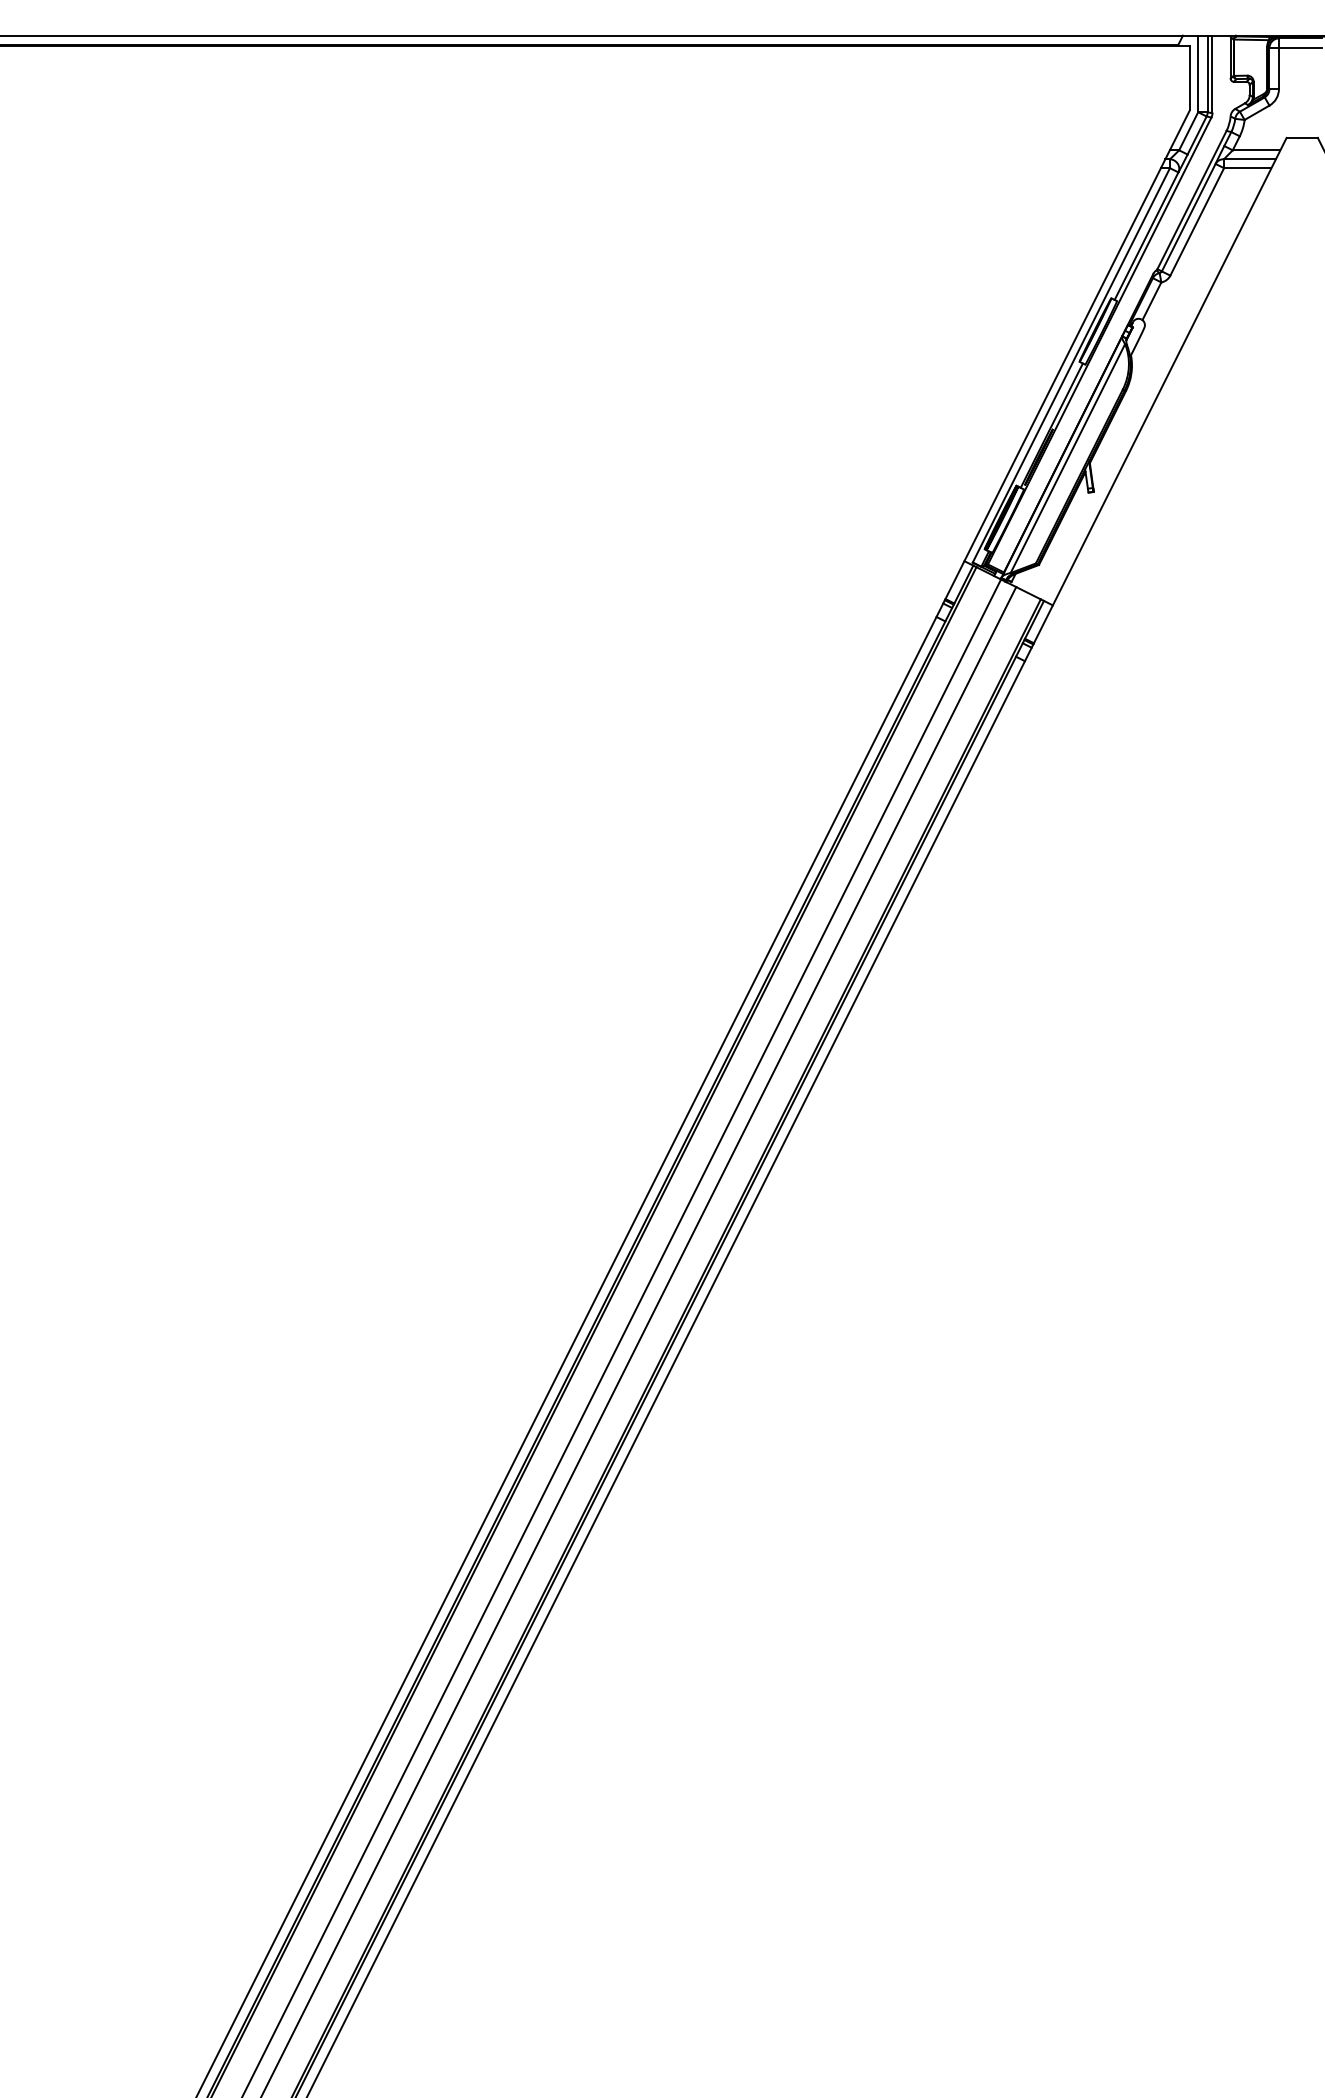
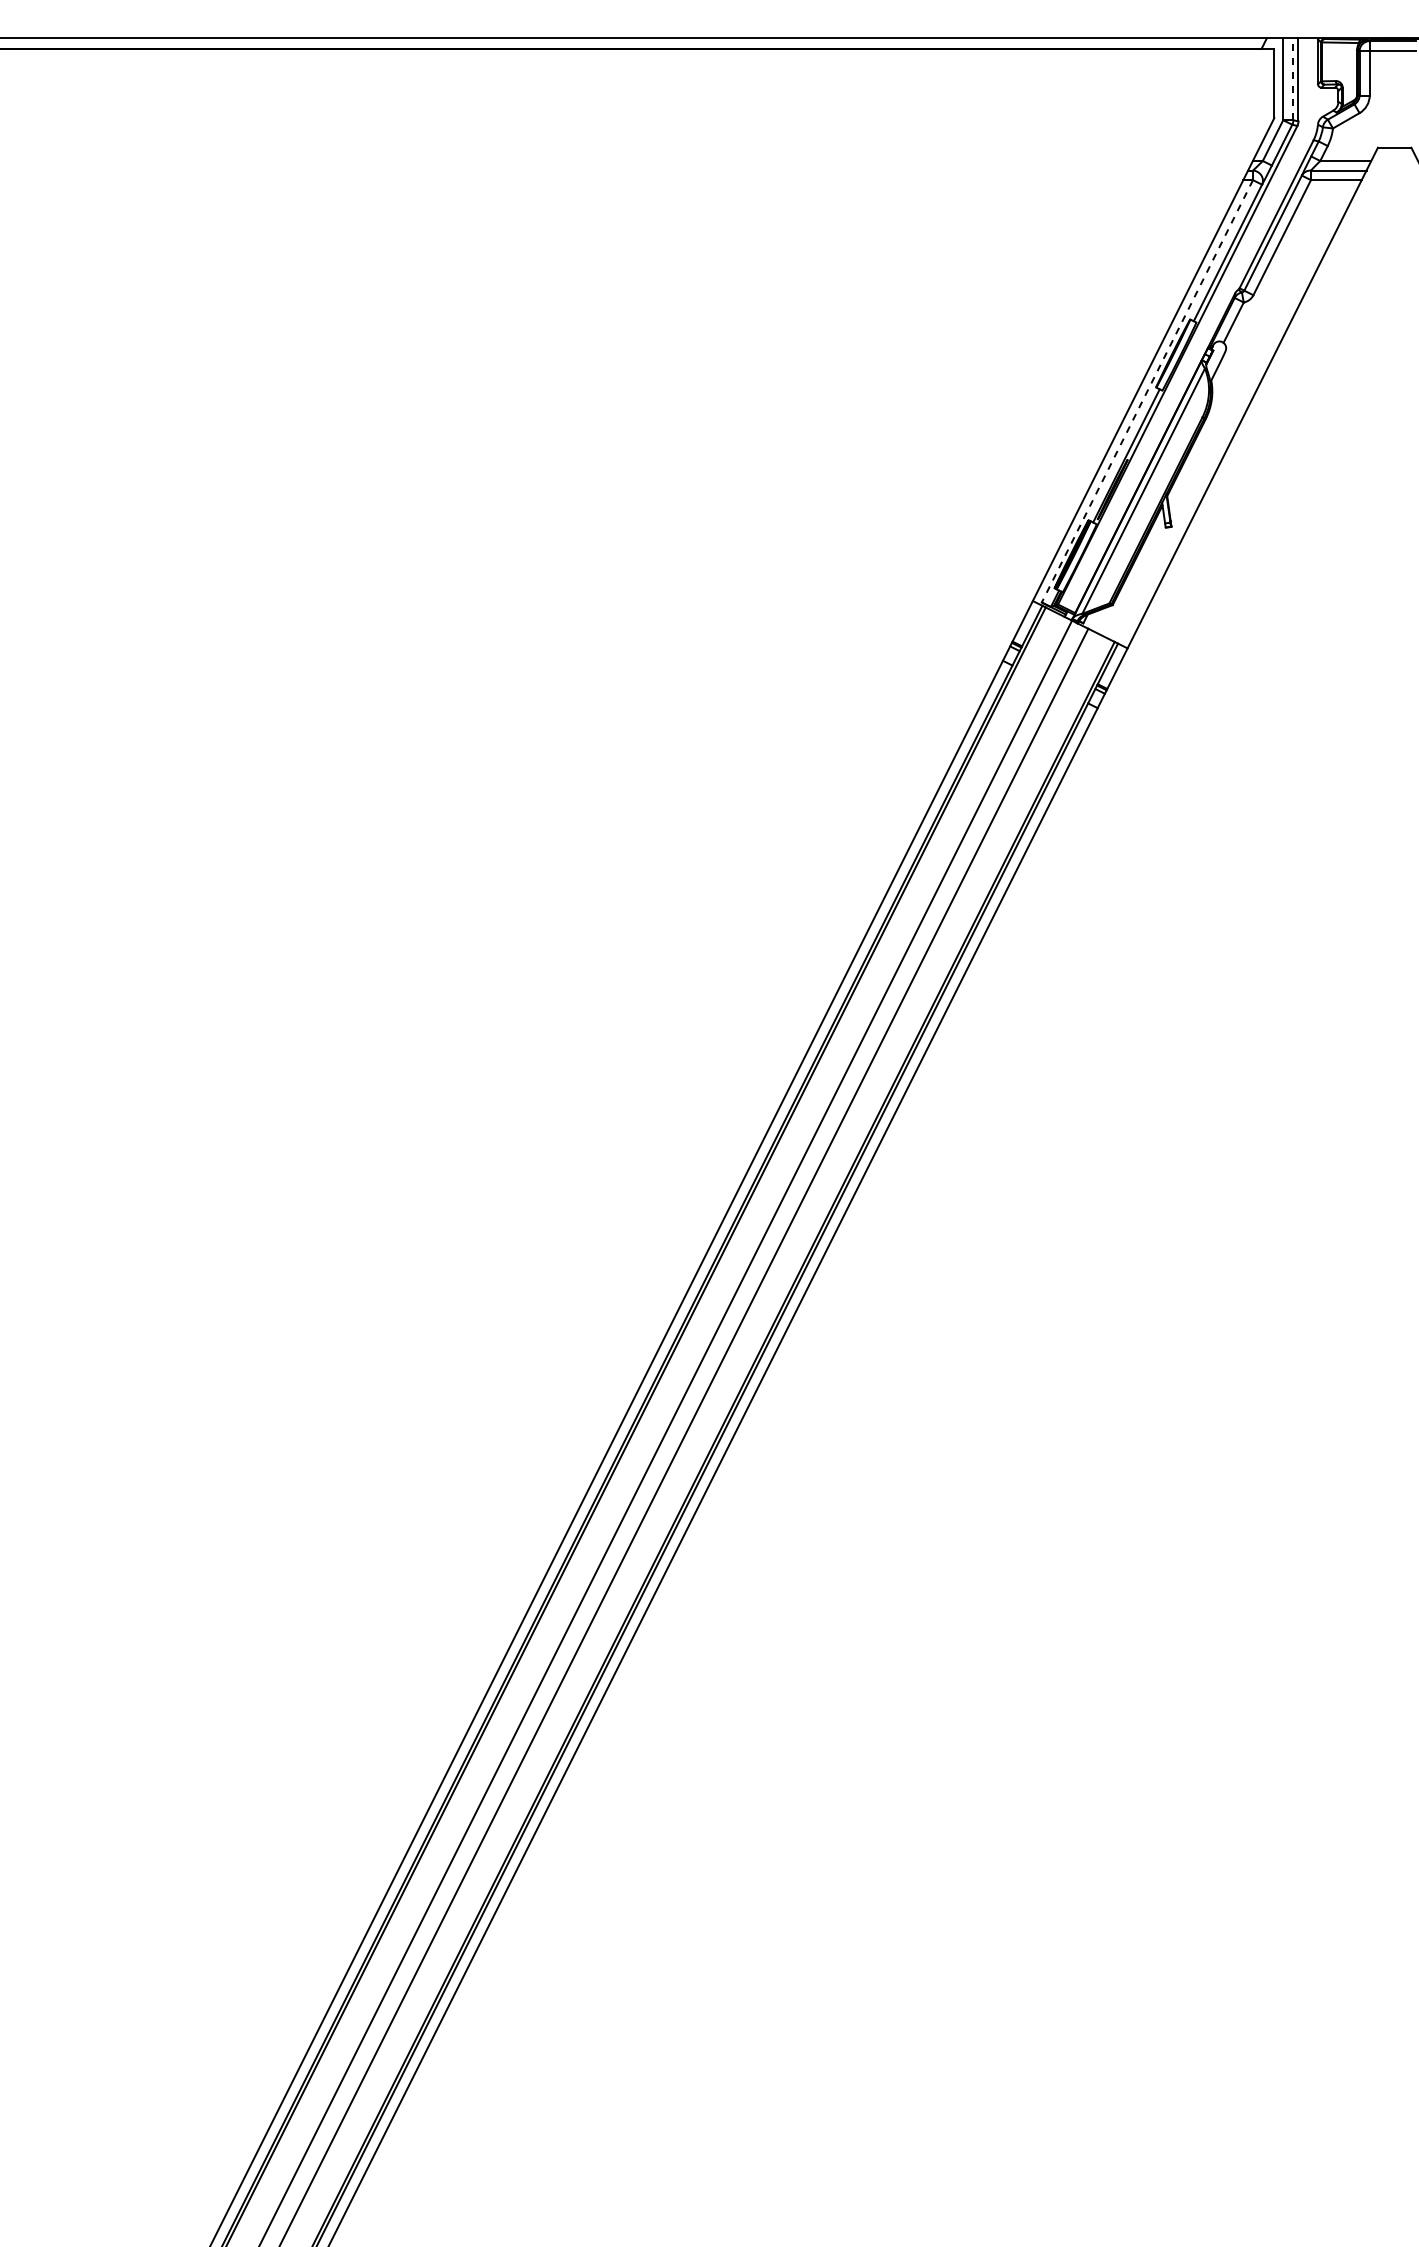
line: (1207, 73) -> (1293, 78), solid -> dashed
line: (1071, 365) -> (1147, 391), solid -> dashed

